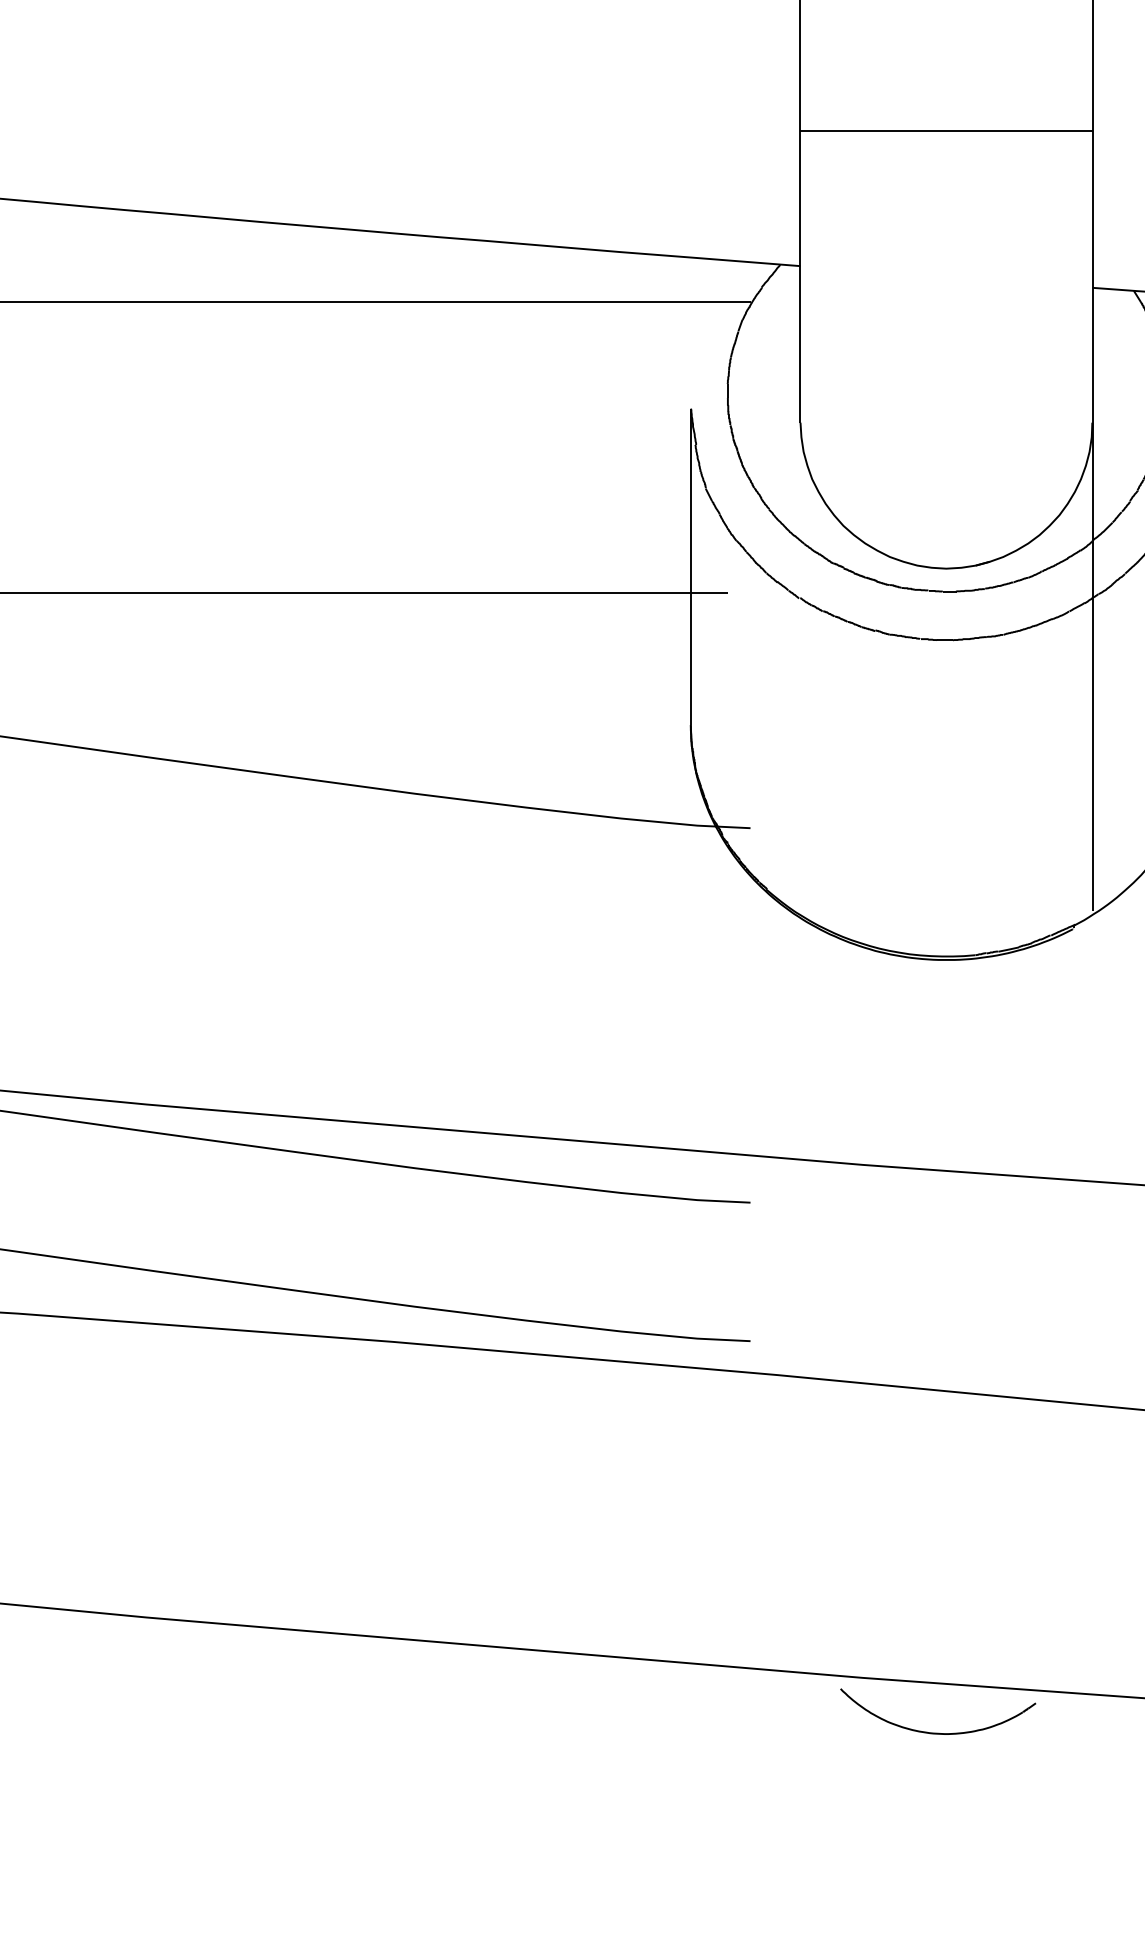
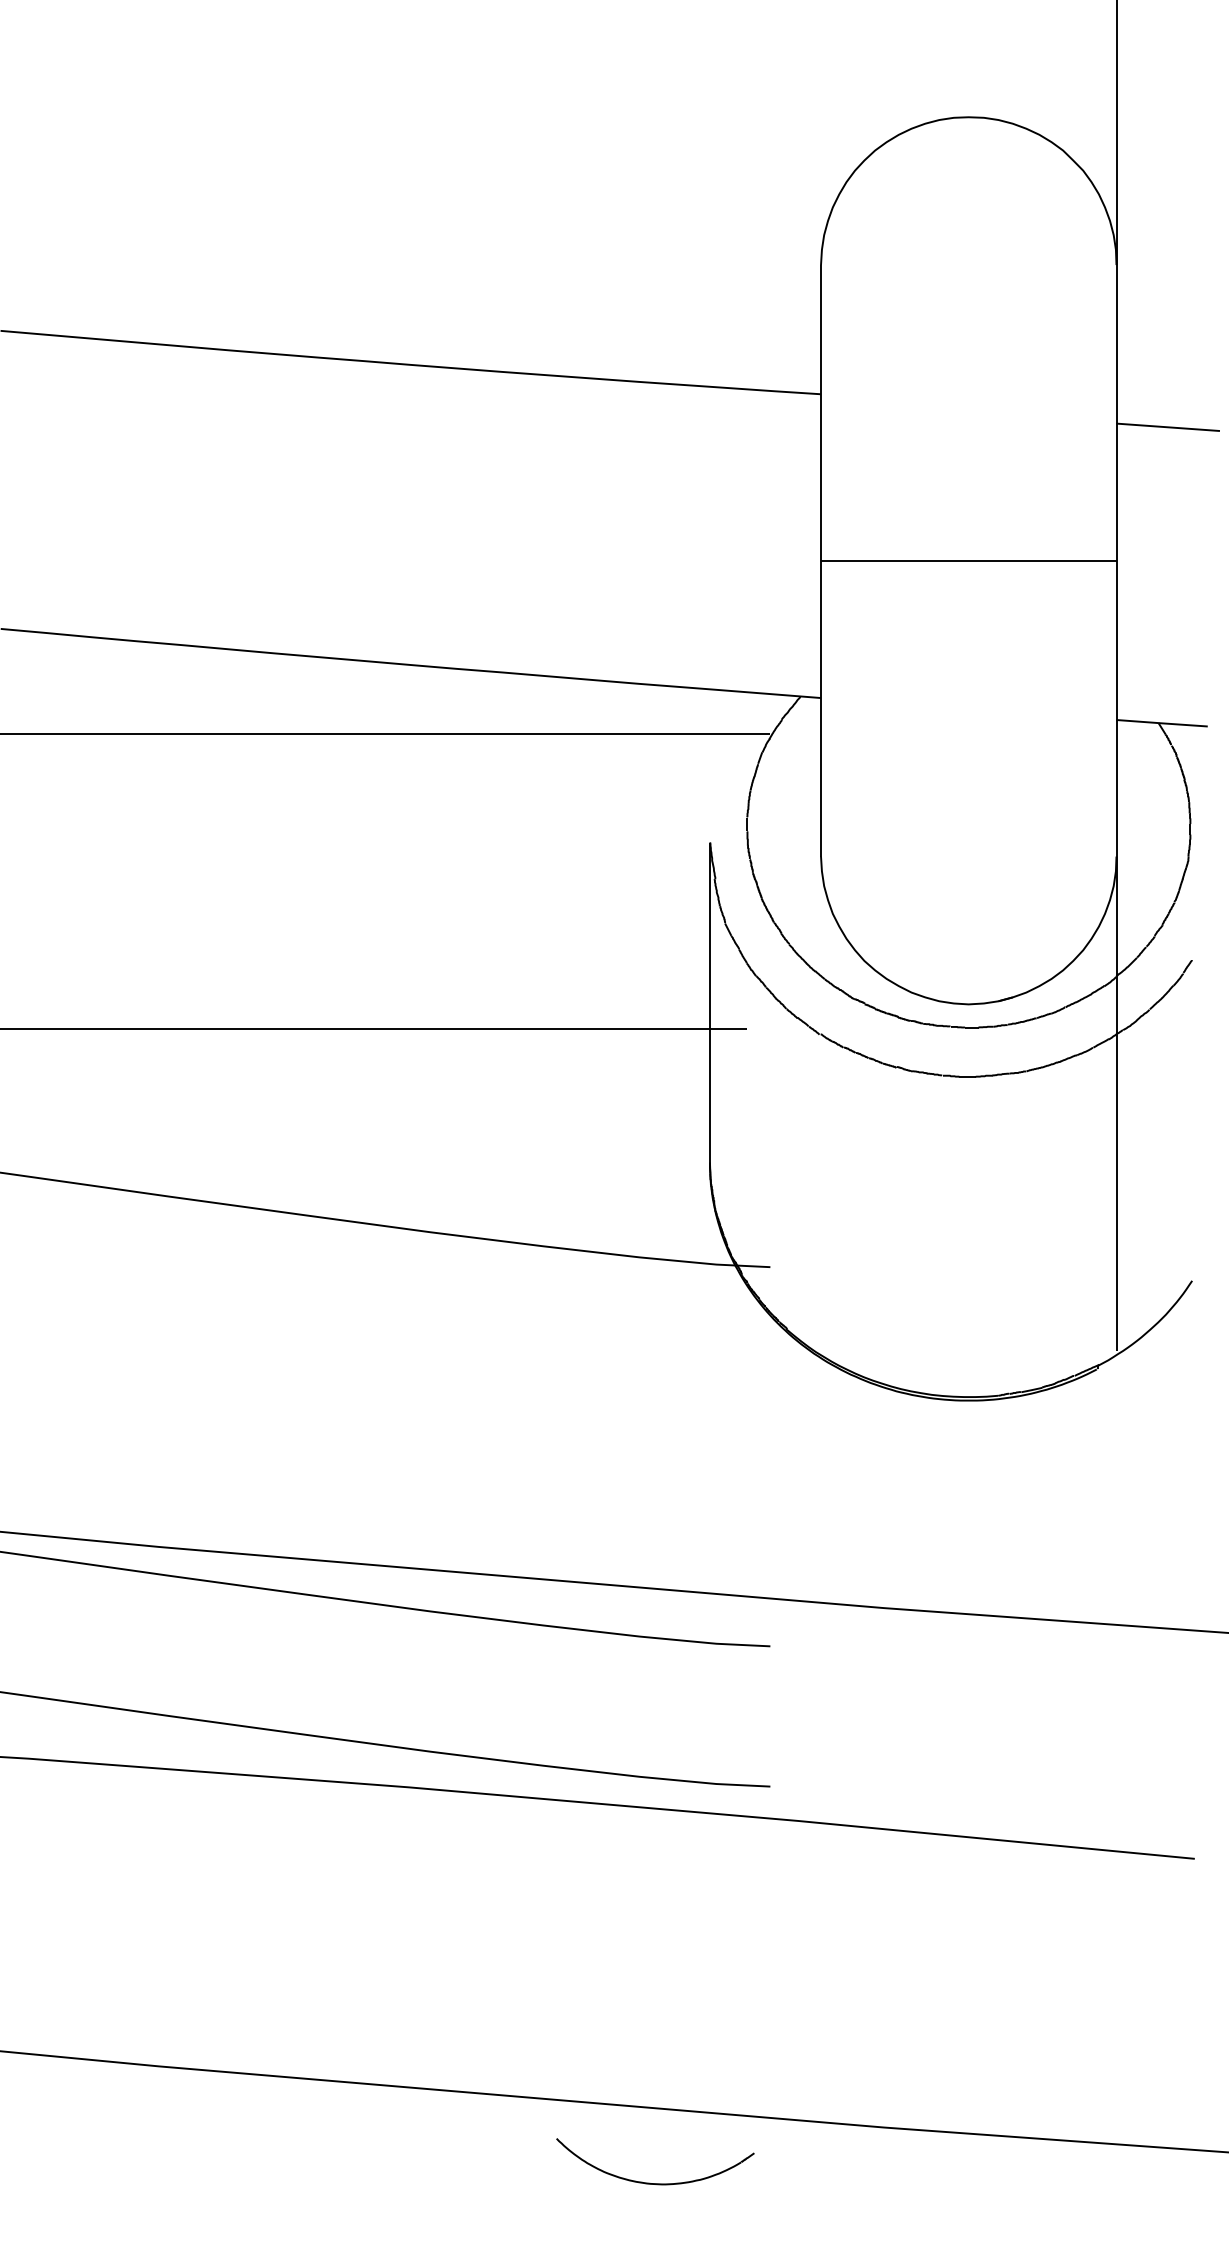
part: (932, 1732) -> (649, 2182), moved

